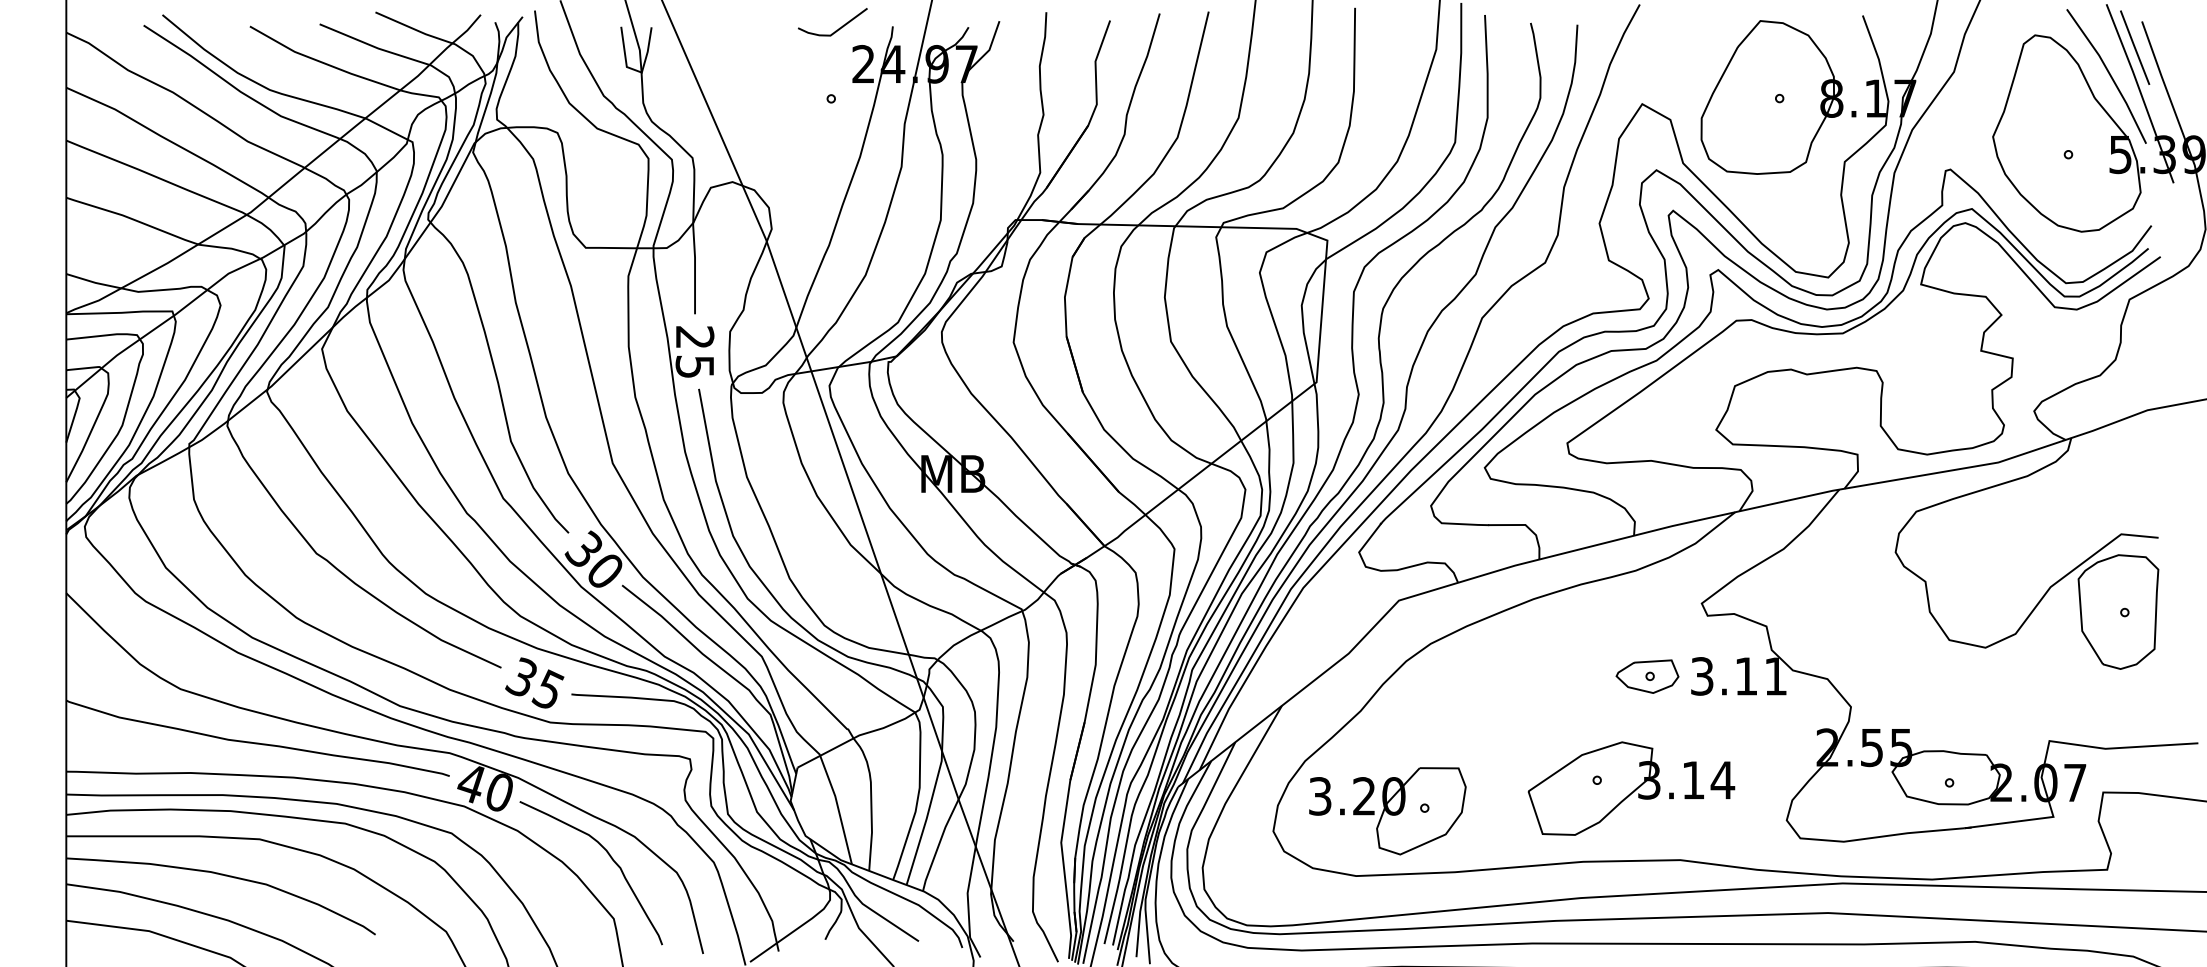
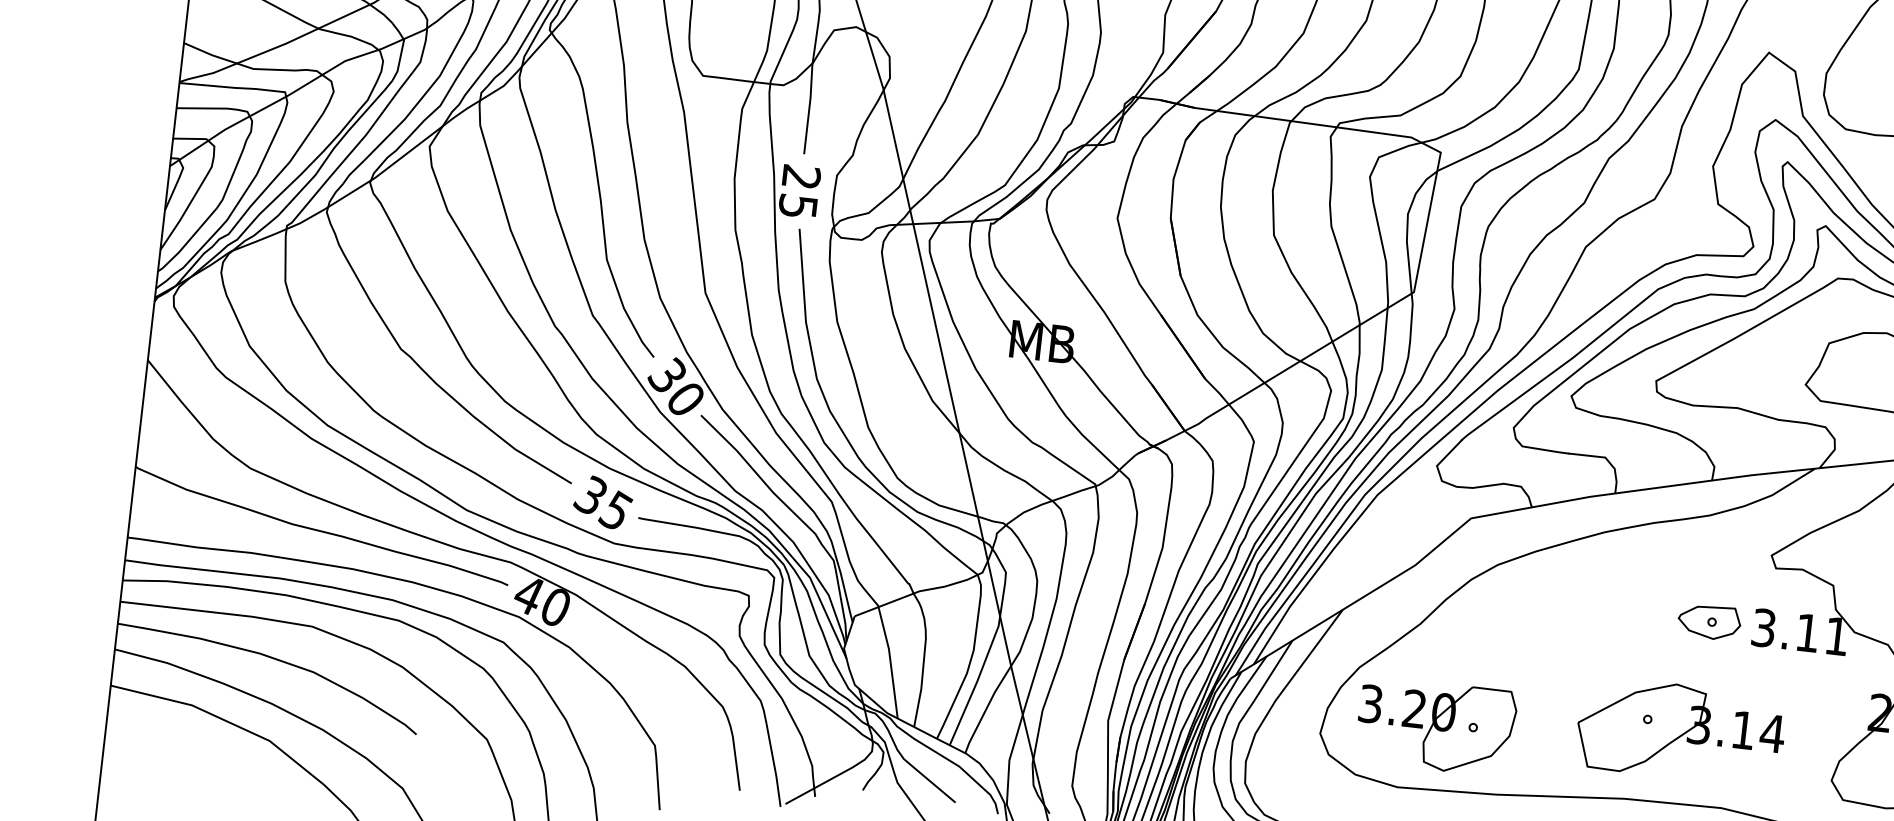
curve: (611, 859) -> (659, 686), removed

